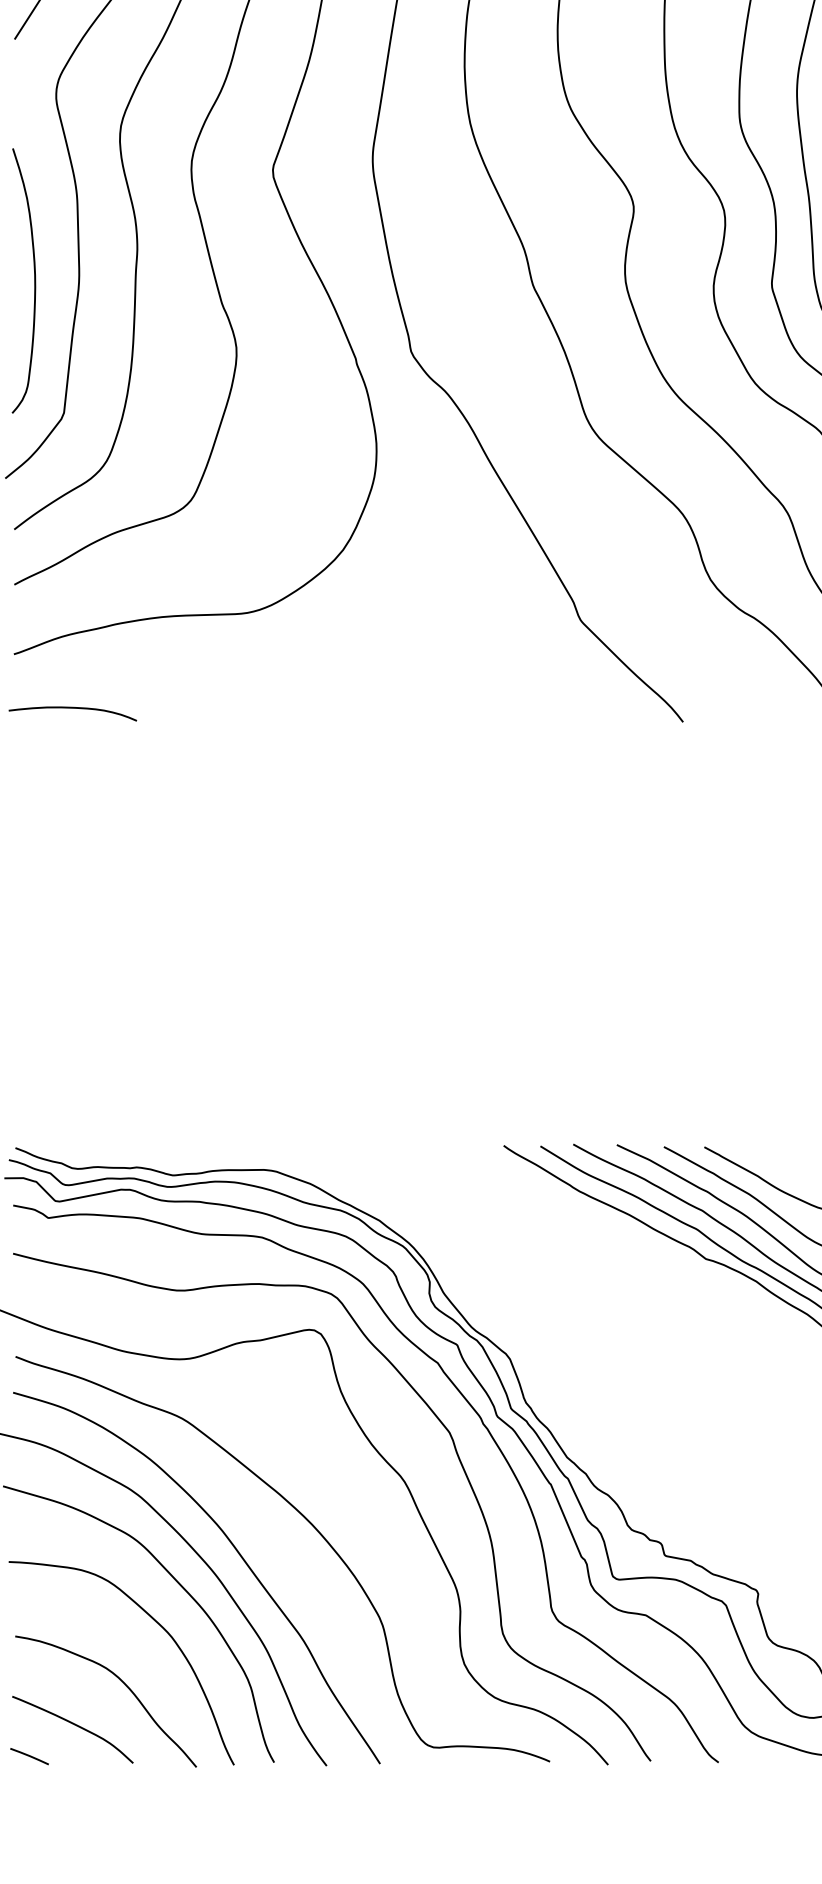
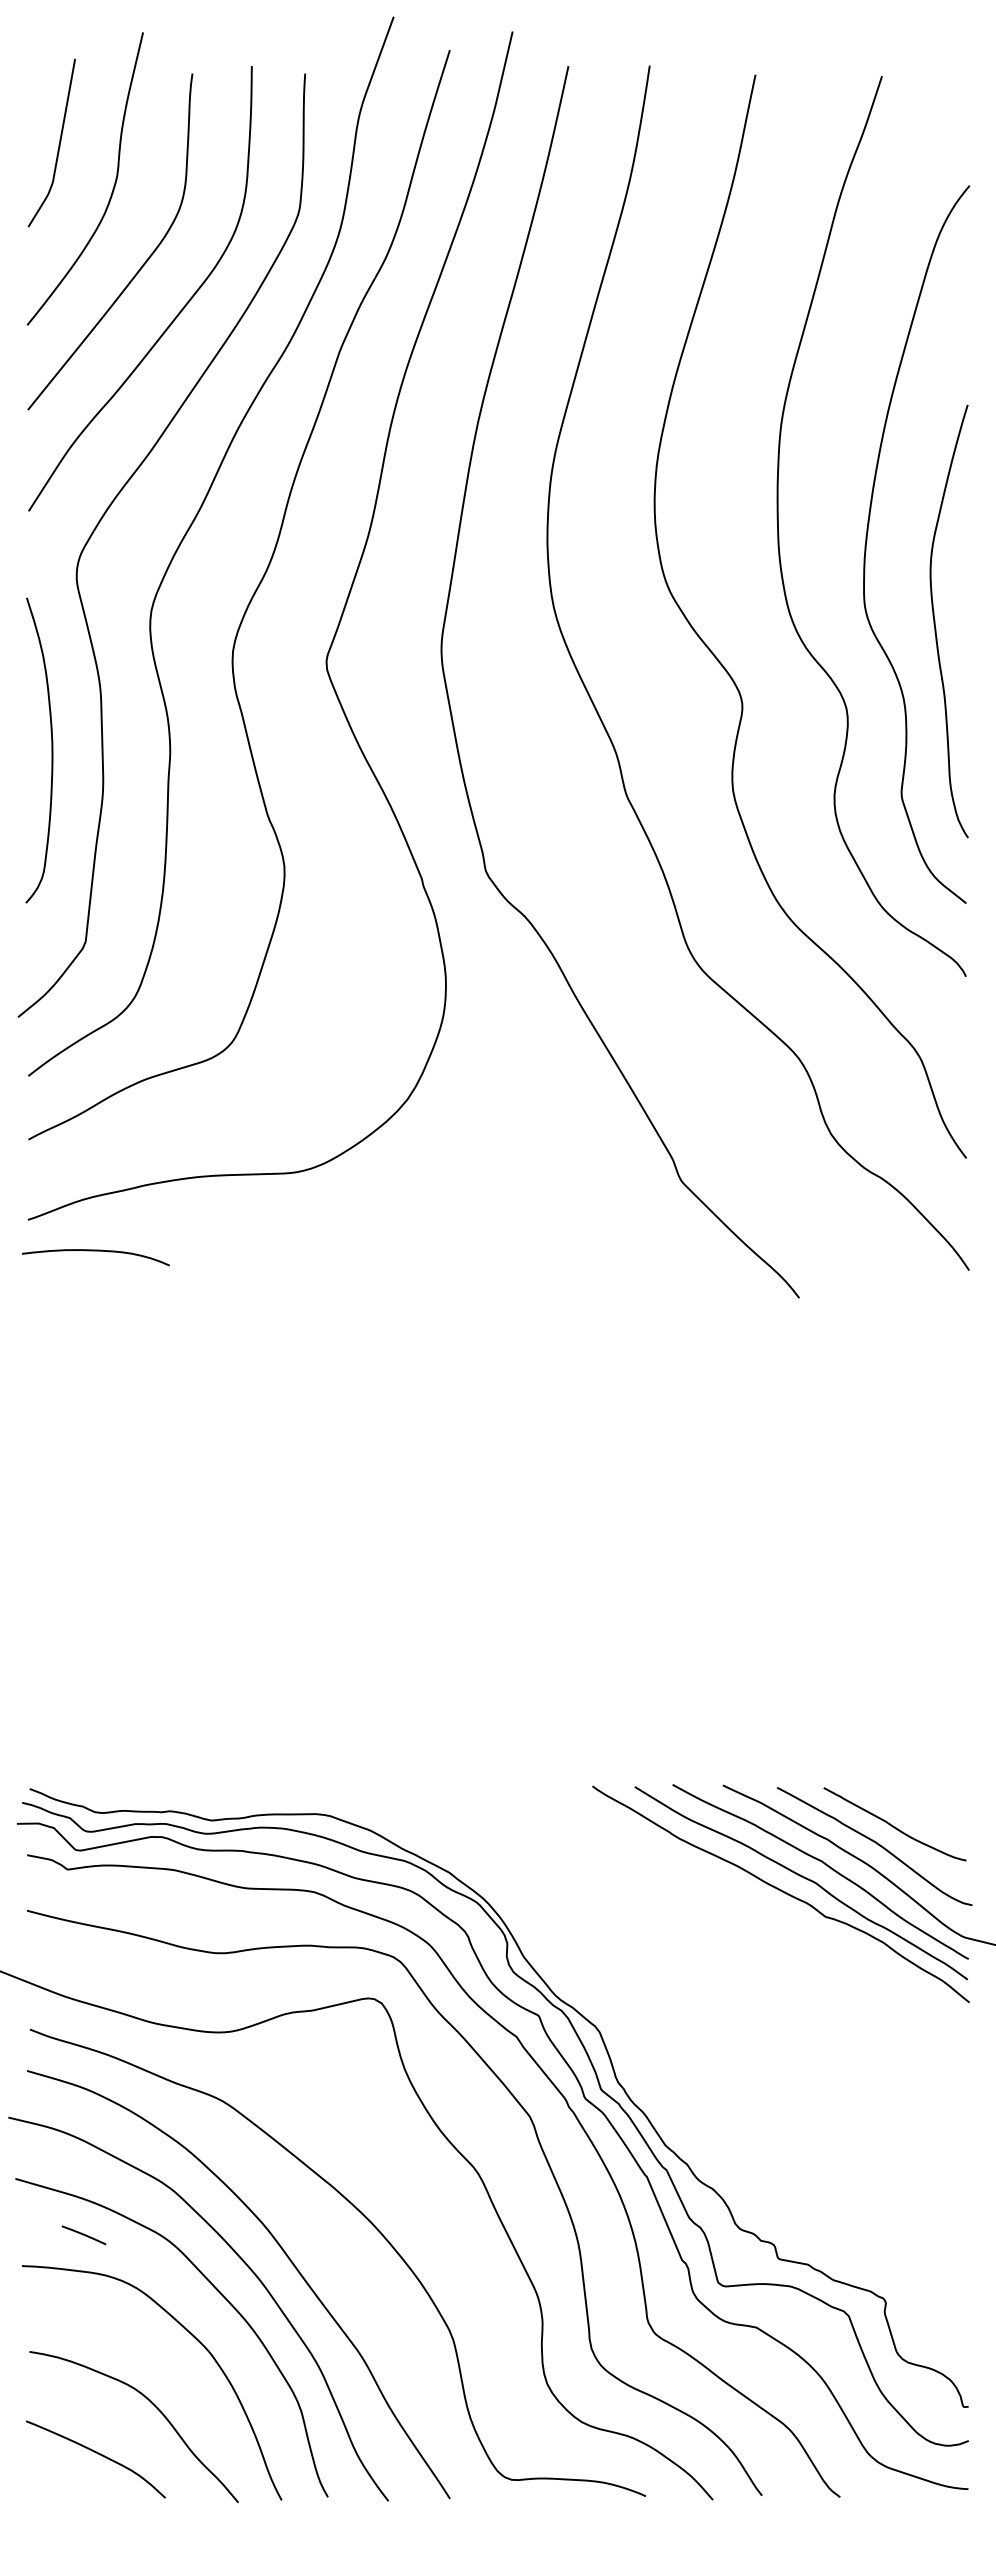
curve: (34, 280) -> (51, 750), moved
curve: (72, 708) -> (95, 1251), moved
line: (29, 1756) -> (83, 2235), moved

